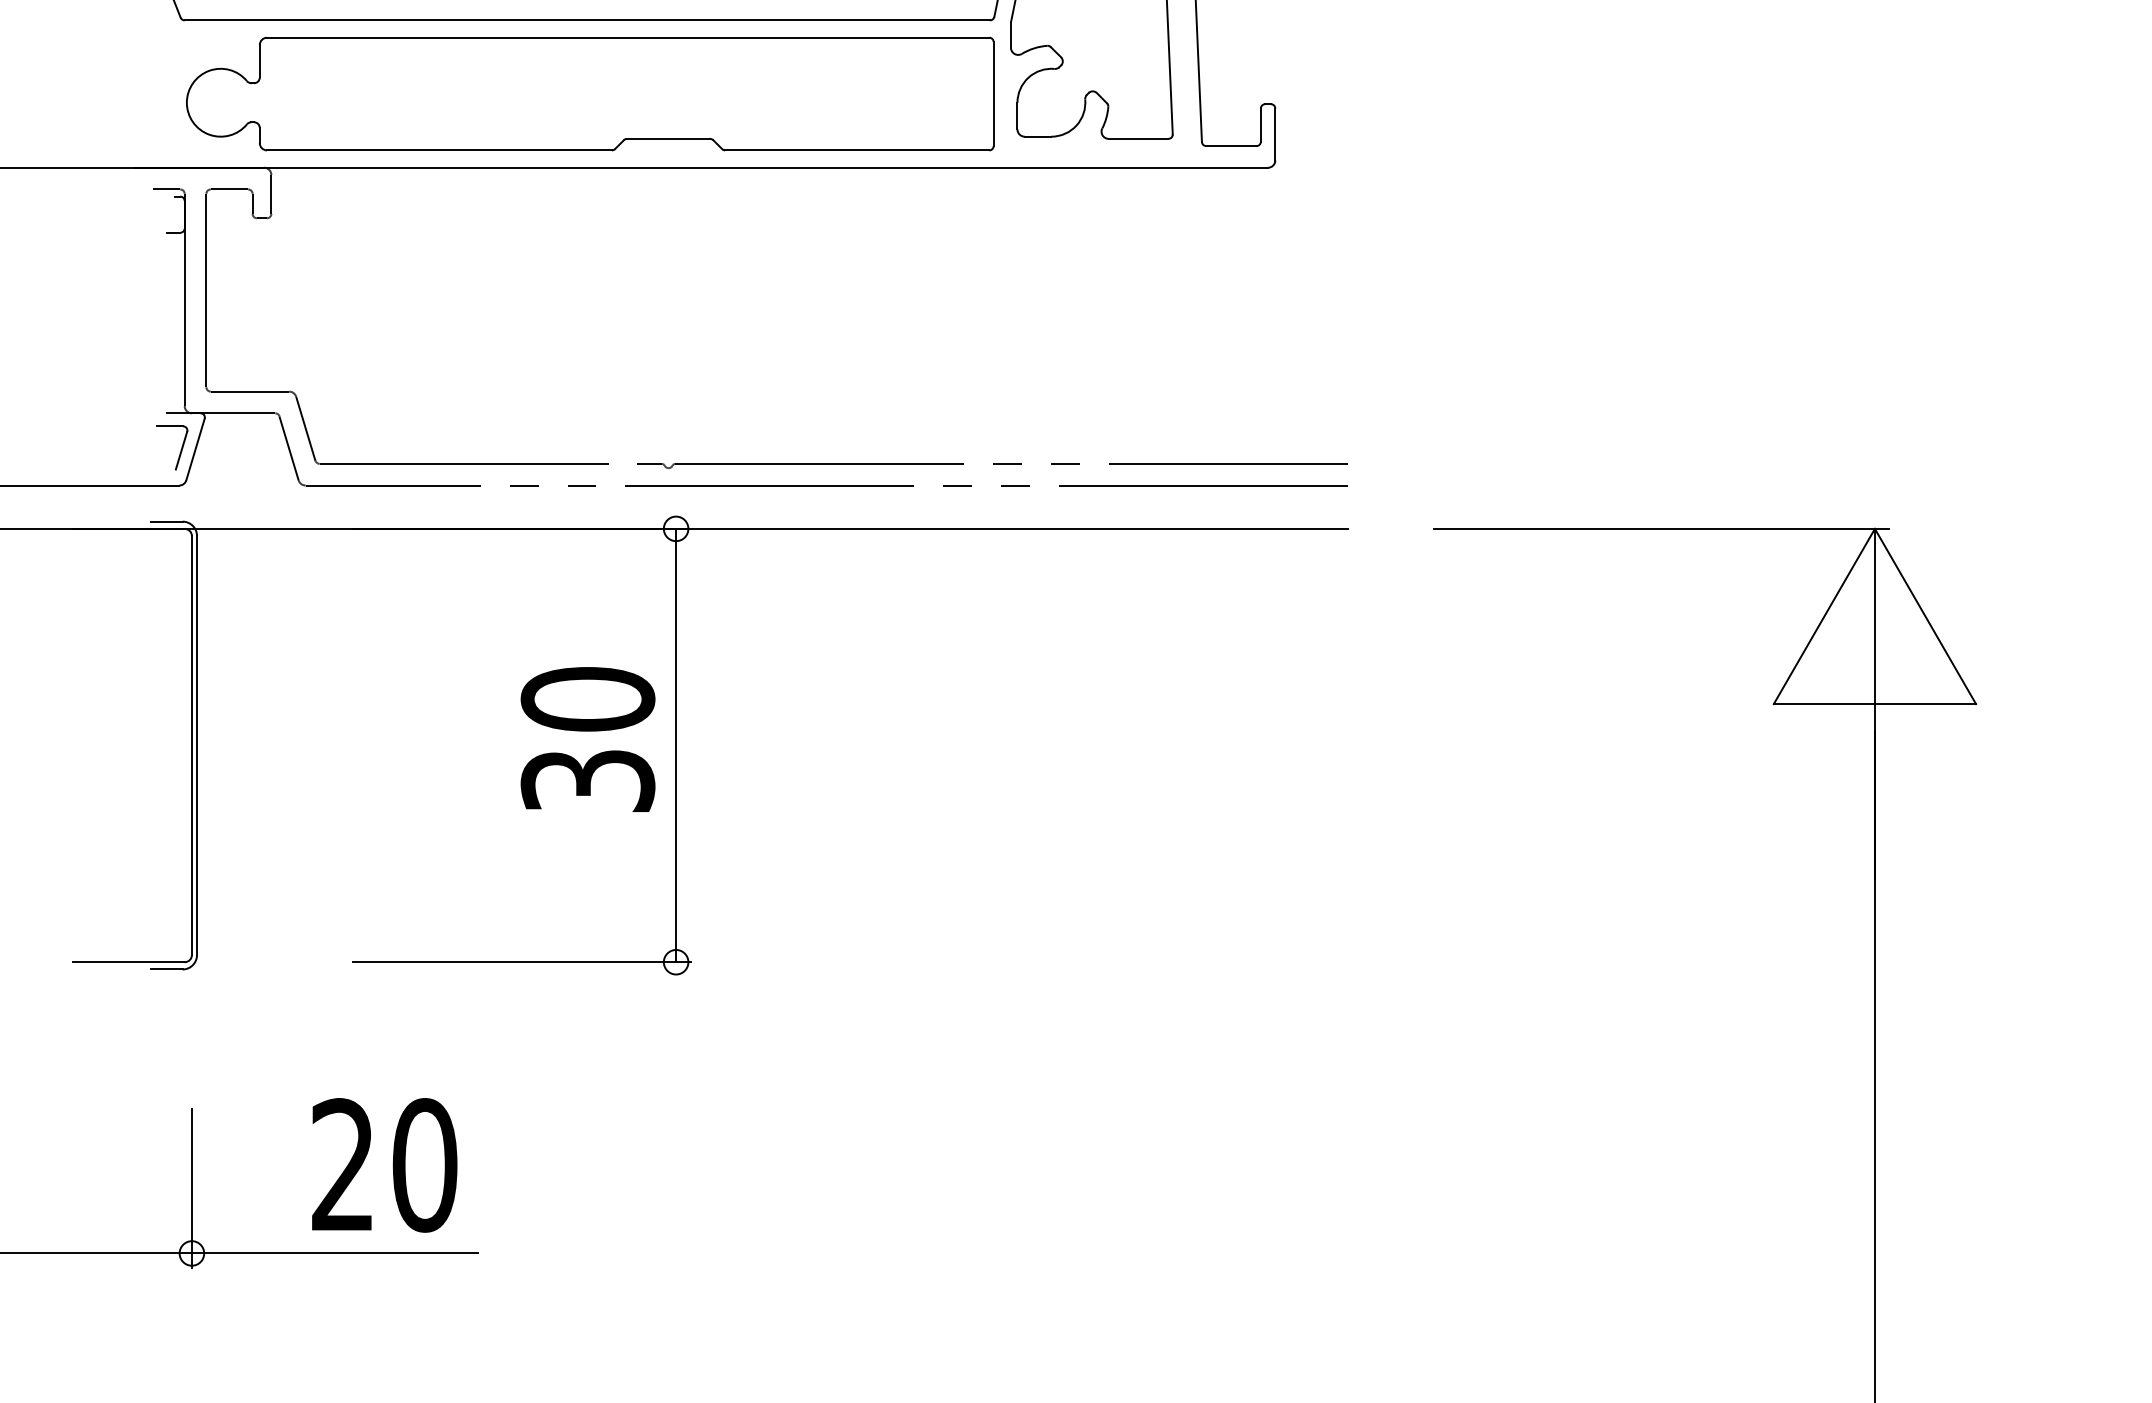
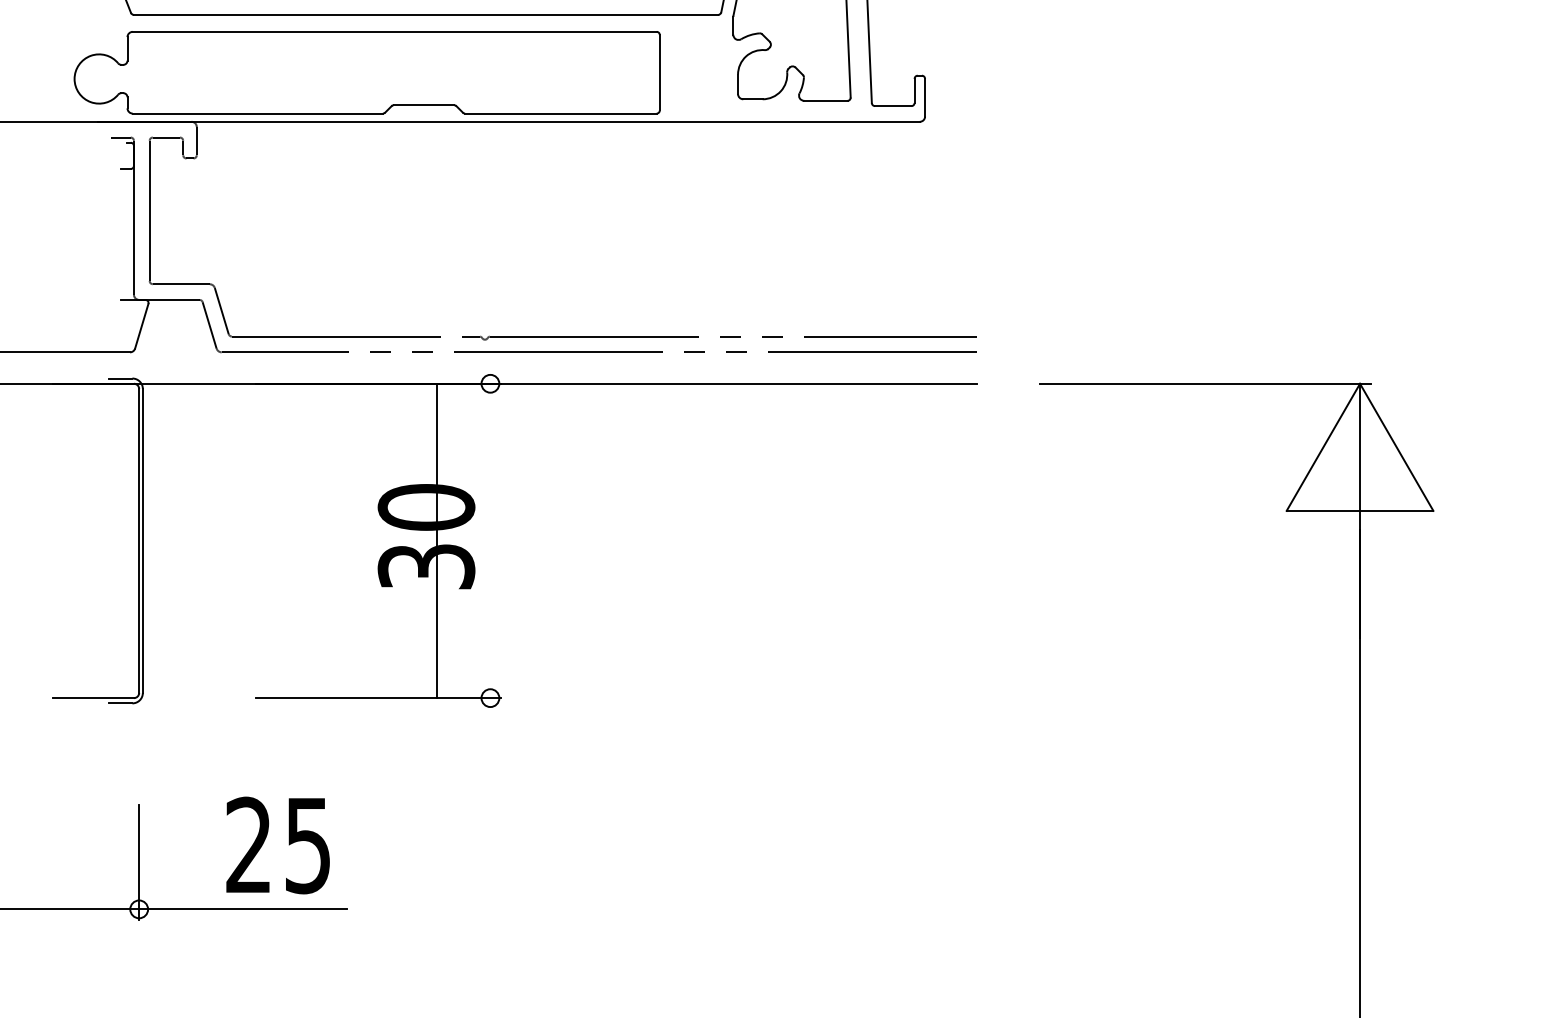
part: (590, 93) -> (367, 72), moved
part: (180, 450) -> (130, 326), removed
line: (676, 745) -> (437, 540), moved
text: (424, 1165) -> (307, 845), 20 -> 25

